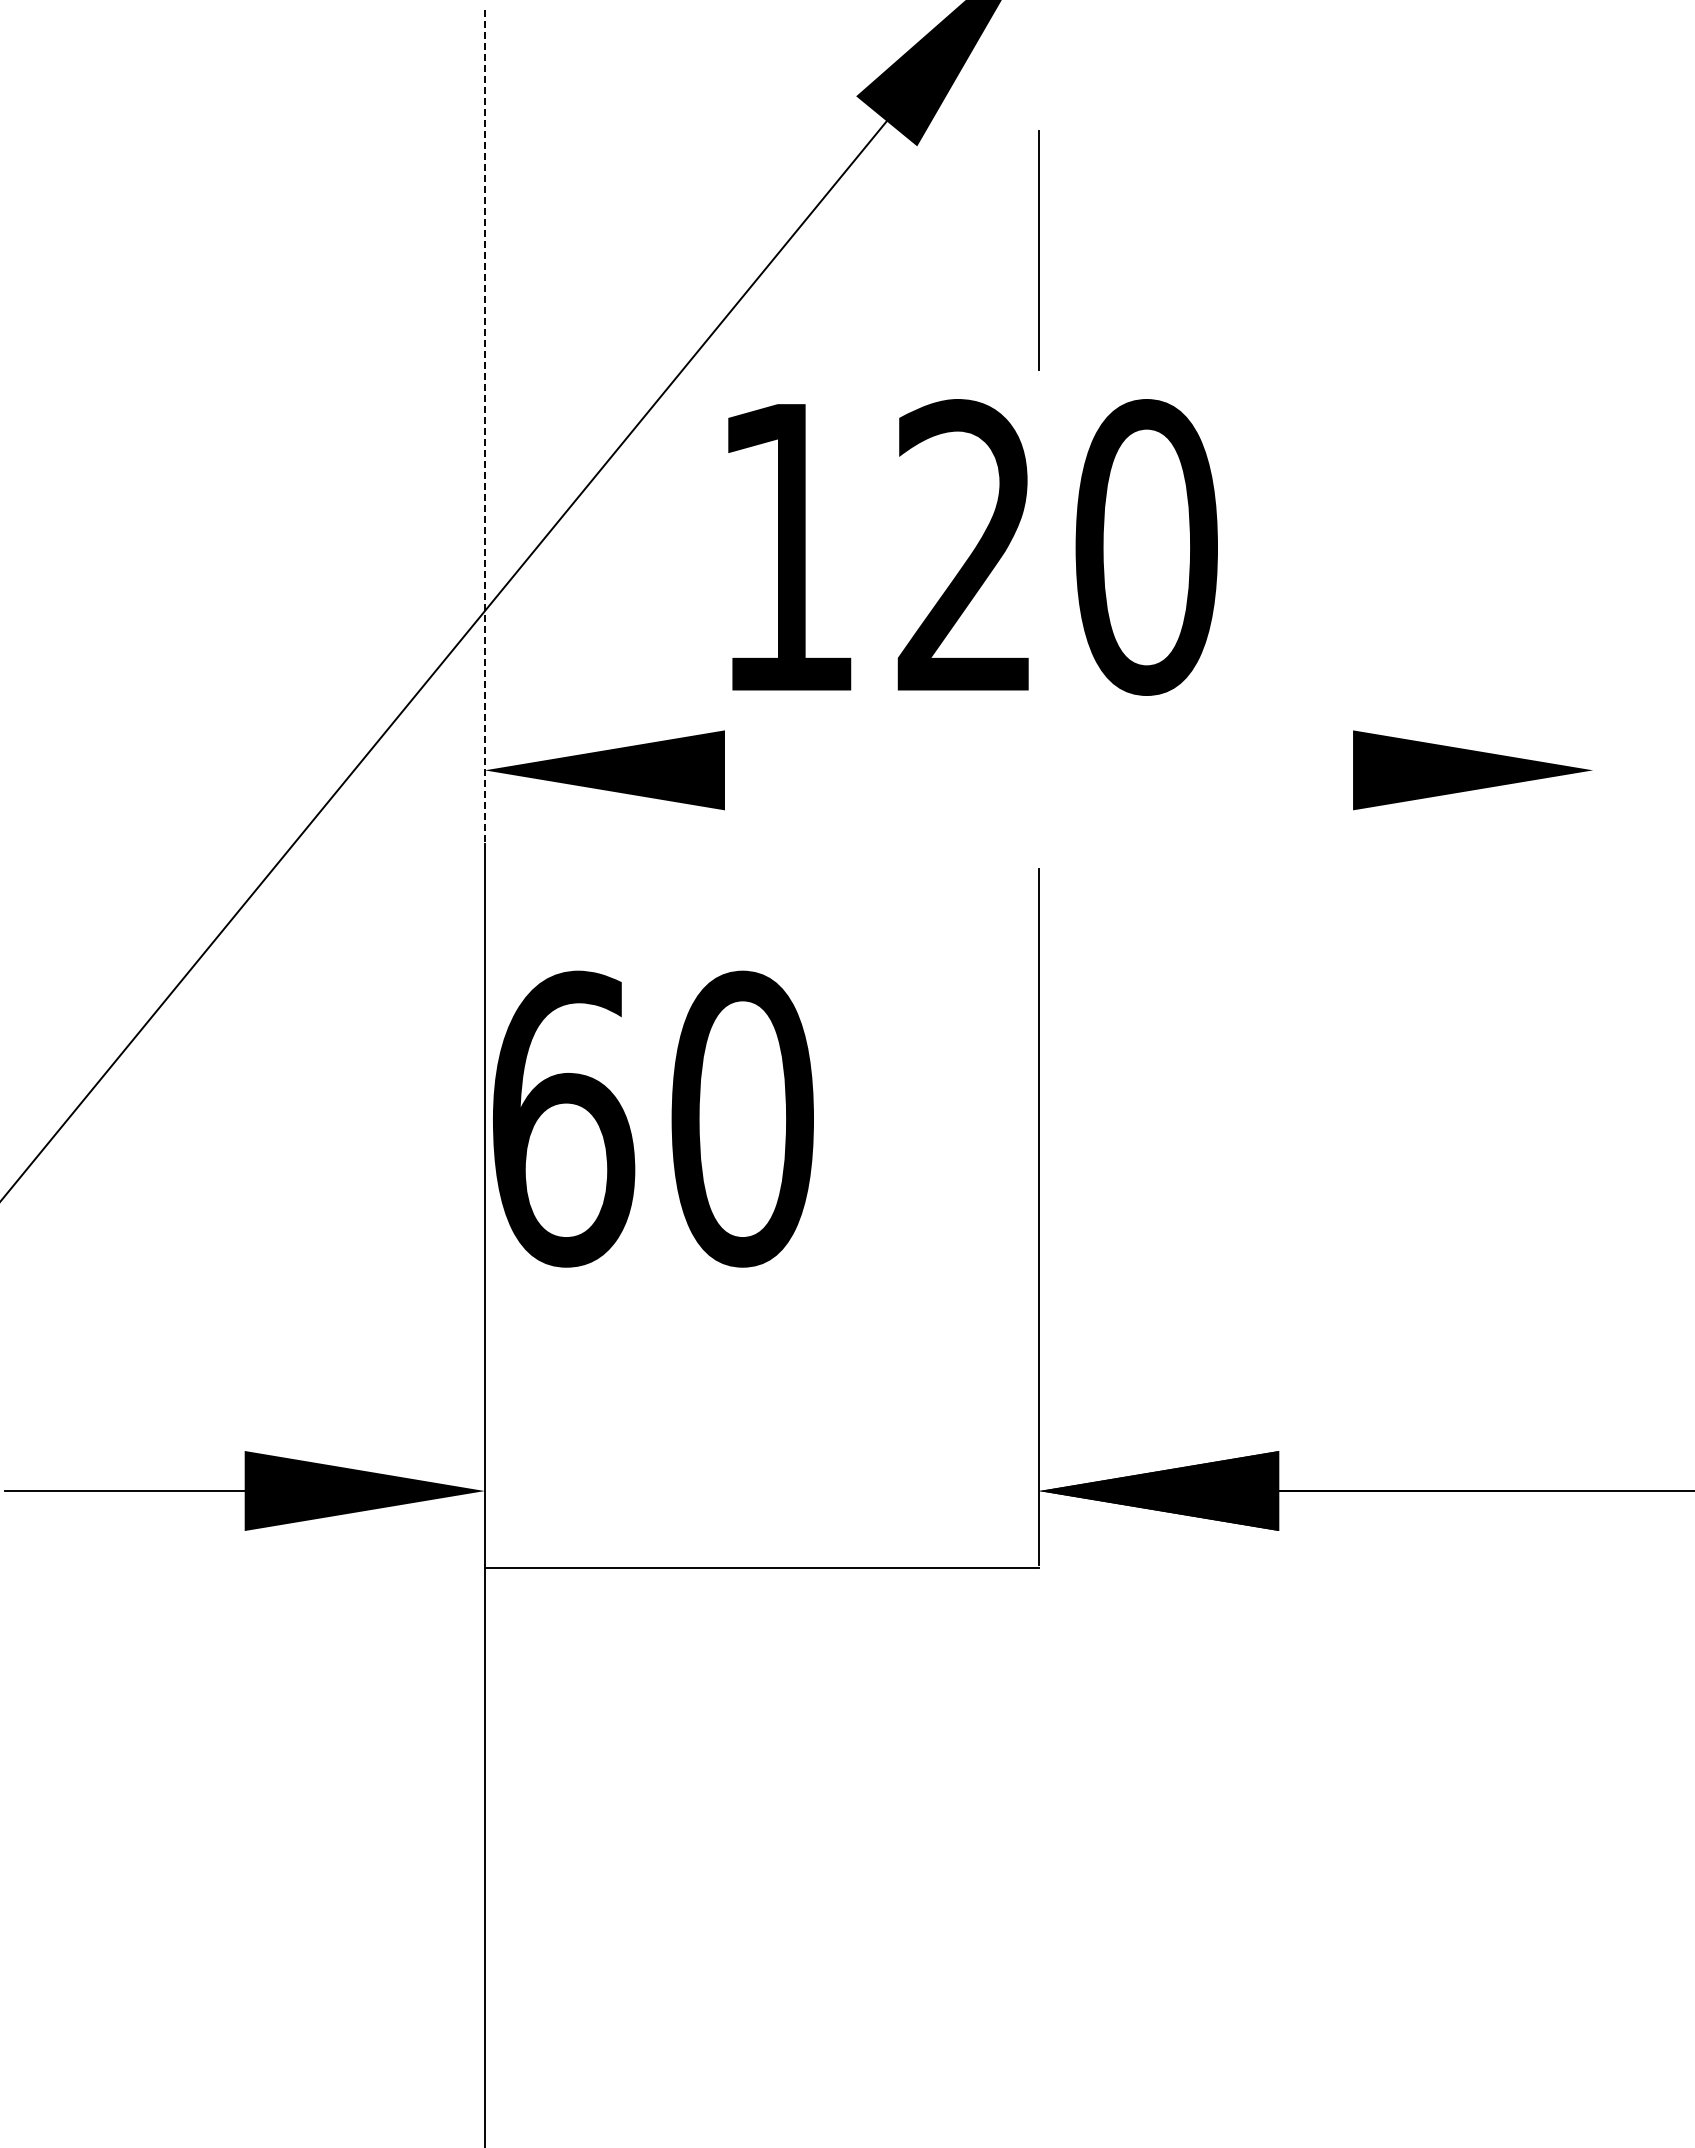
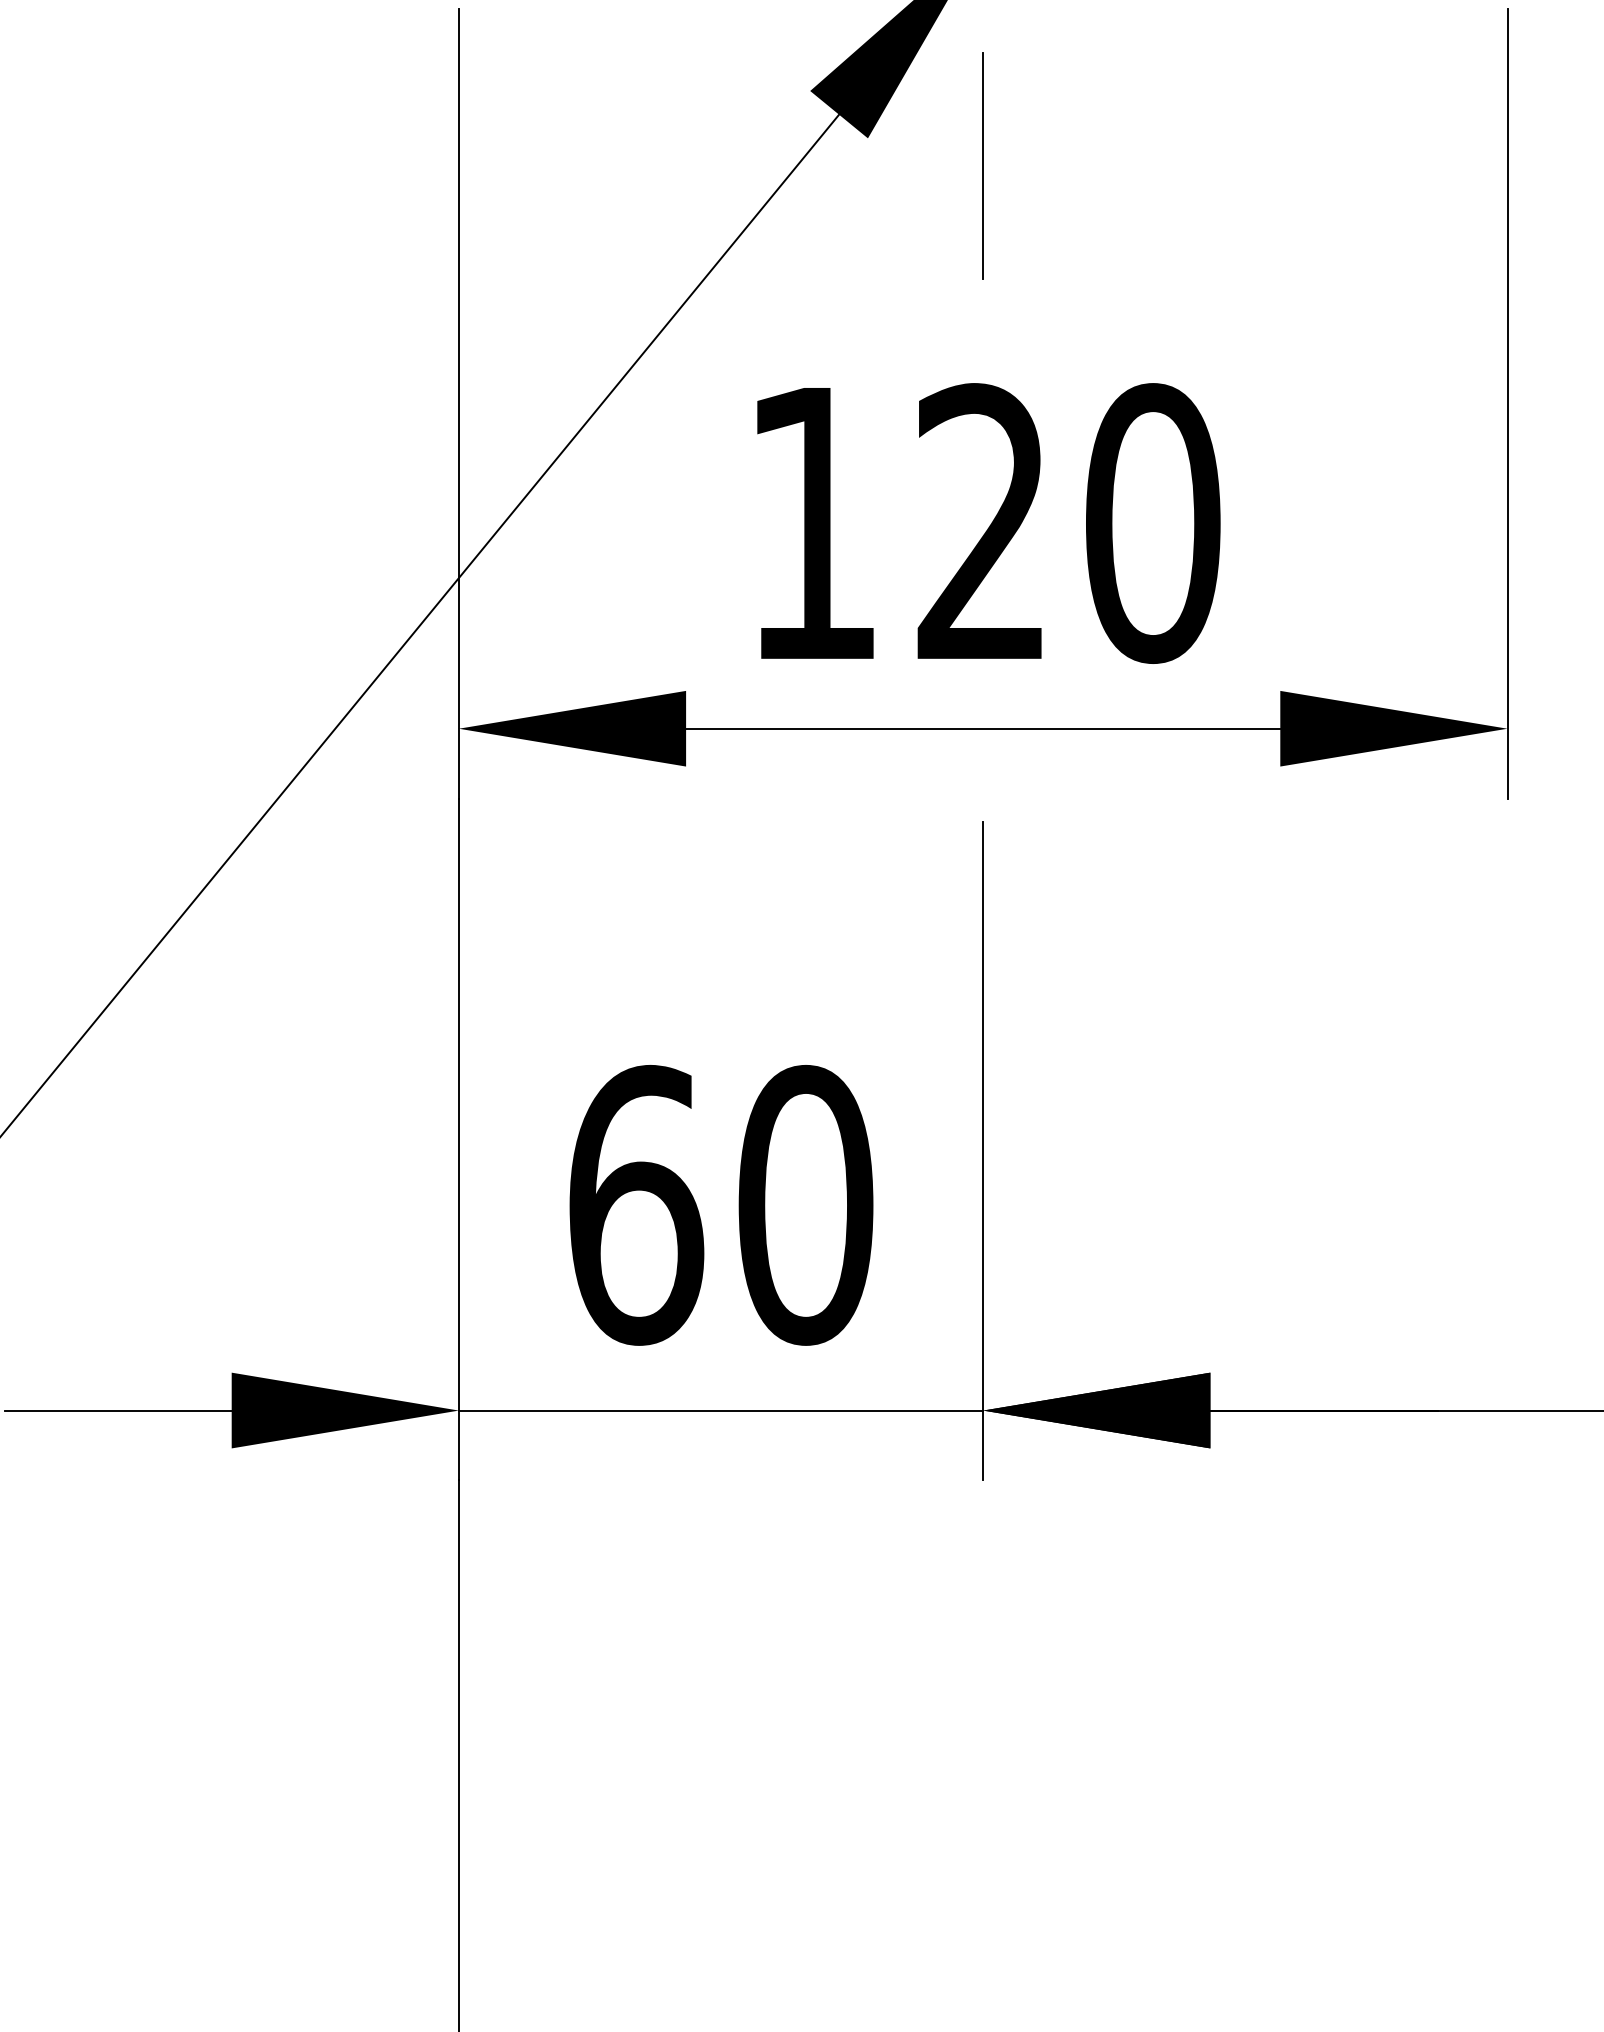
line: (1038, 250) -> (982, 165), moved
line: (1593, 426) -> (1507, 403), added
line: (484, 427) -> (458, 404), dashed -> solid
text: (972, 547) -> (988, 523), moved
line: (1038, 770) -> (982, 728), added
text: (653, 1118) -> (721, 1204), moved
line: (761, 1568) -> (720, 1410), moved

